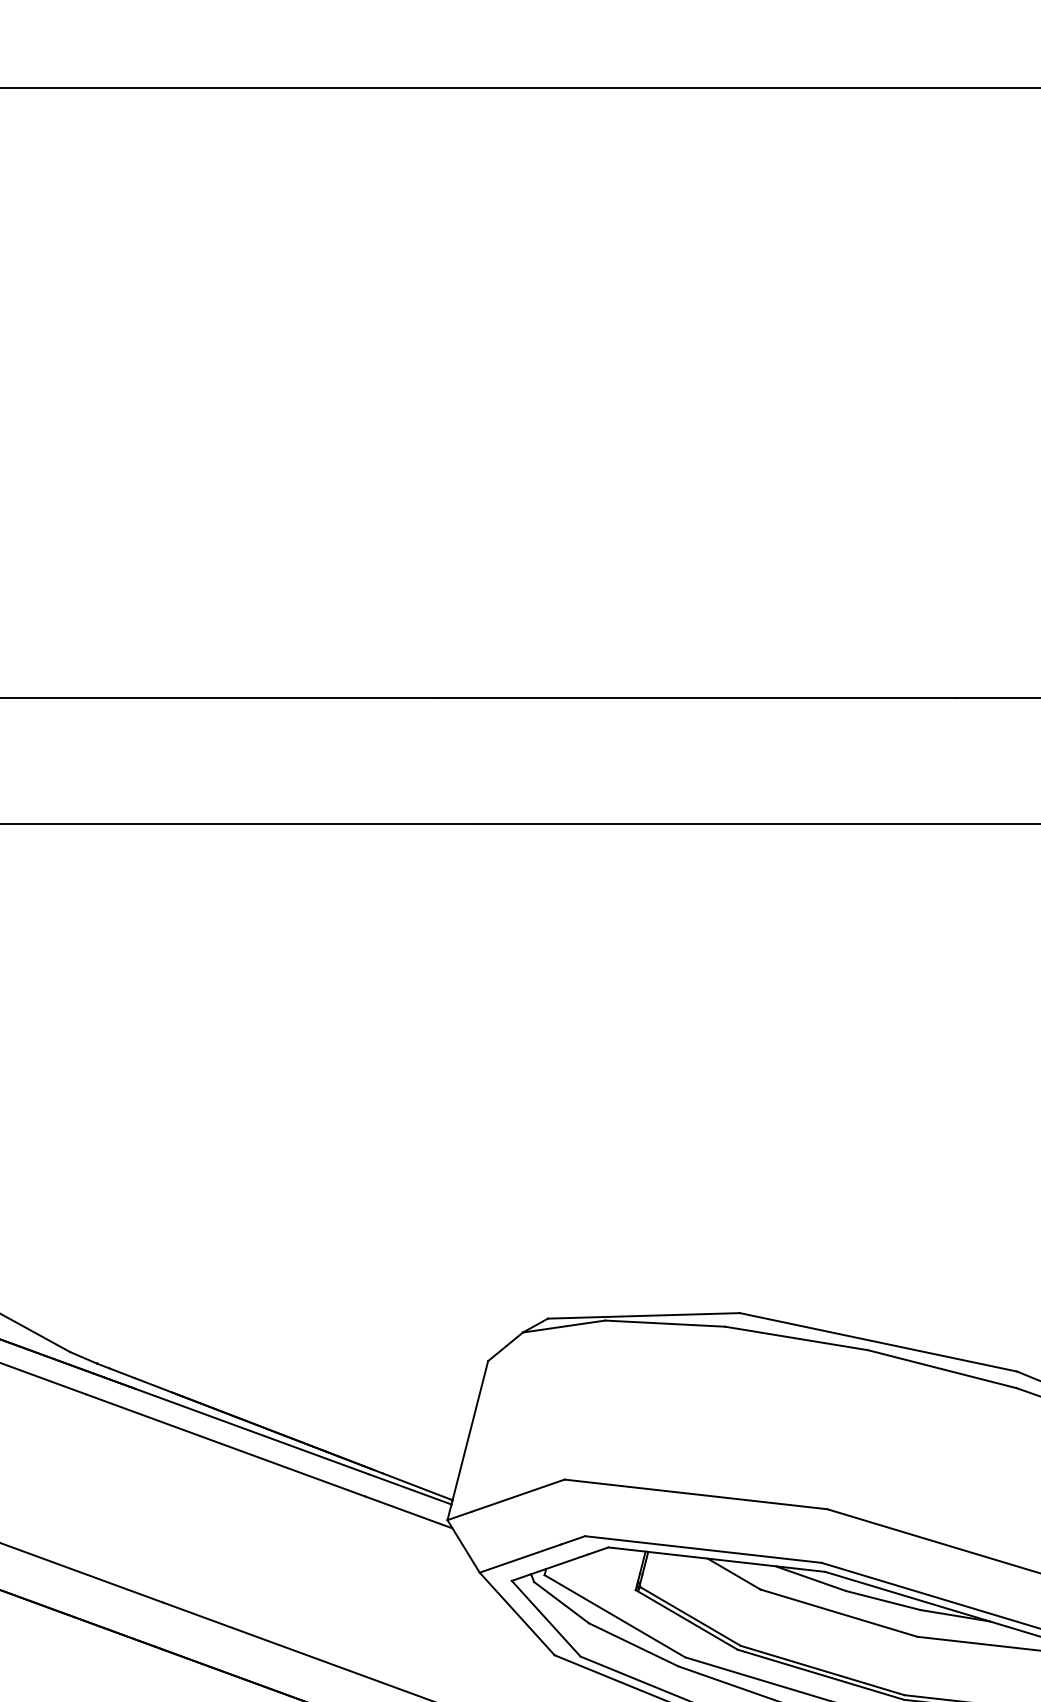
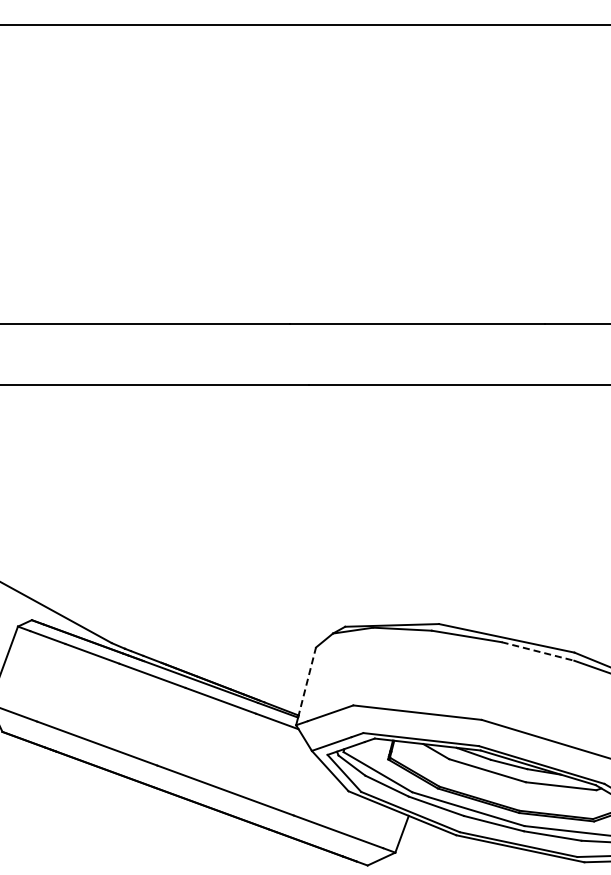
line: (941, 1369) -> (537, 651), solid -> dashed
line: (470, 1432) -> (307, 682), solid -> dashed

